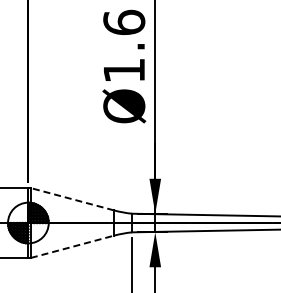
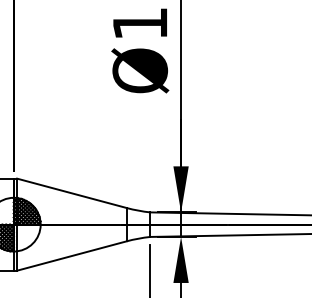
line: (71, 199) -> (70, 193), dashed -> solid
line: (72, 246) -> (71, 255), dashed -> solid

